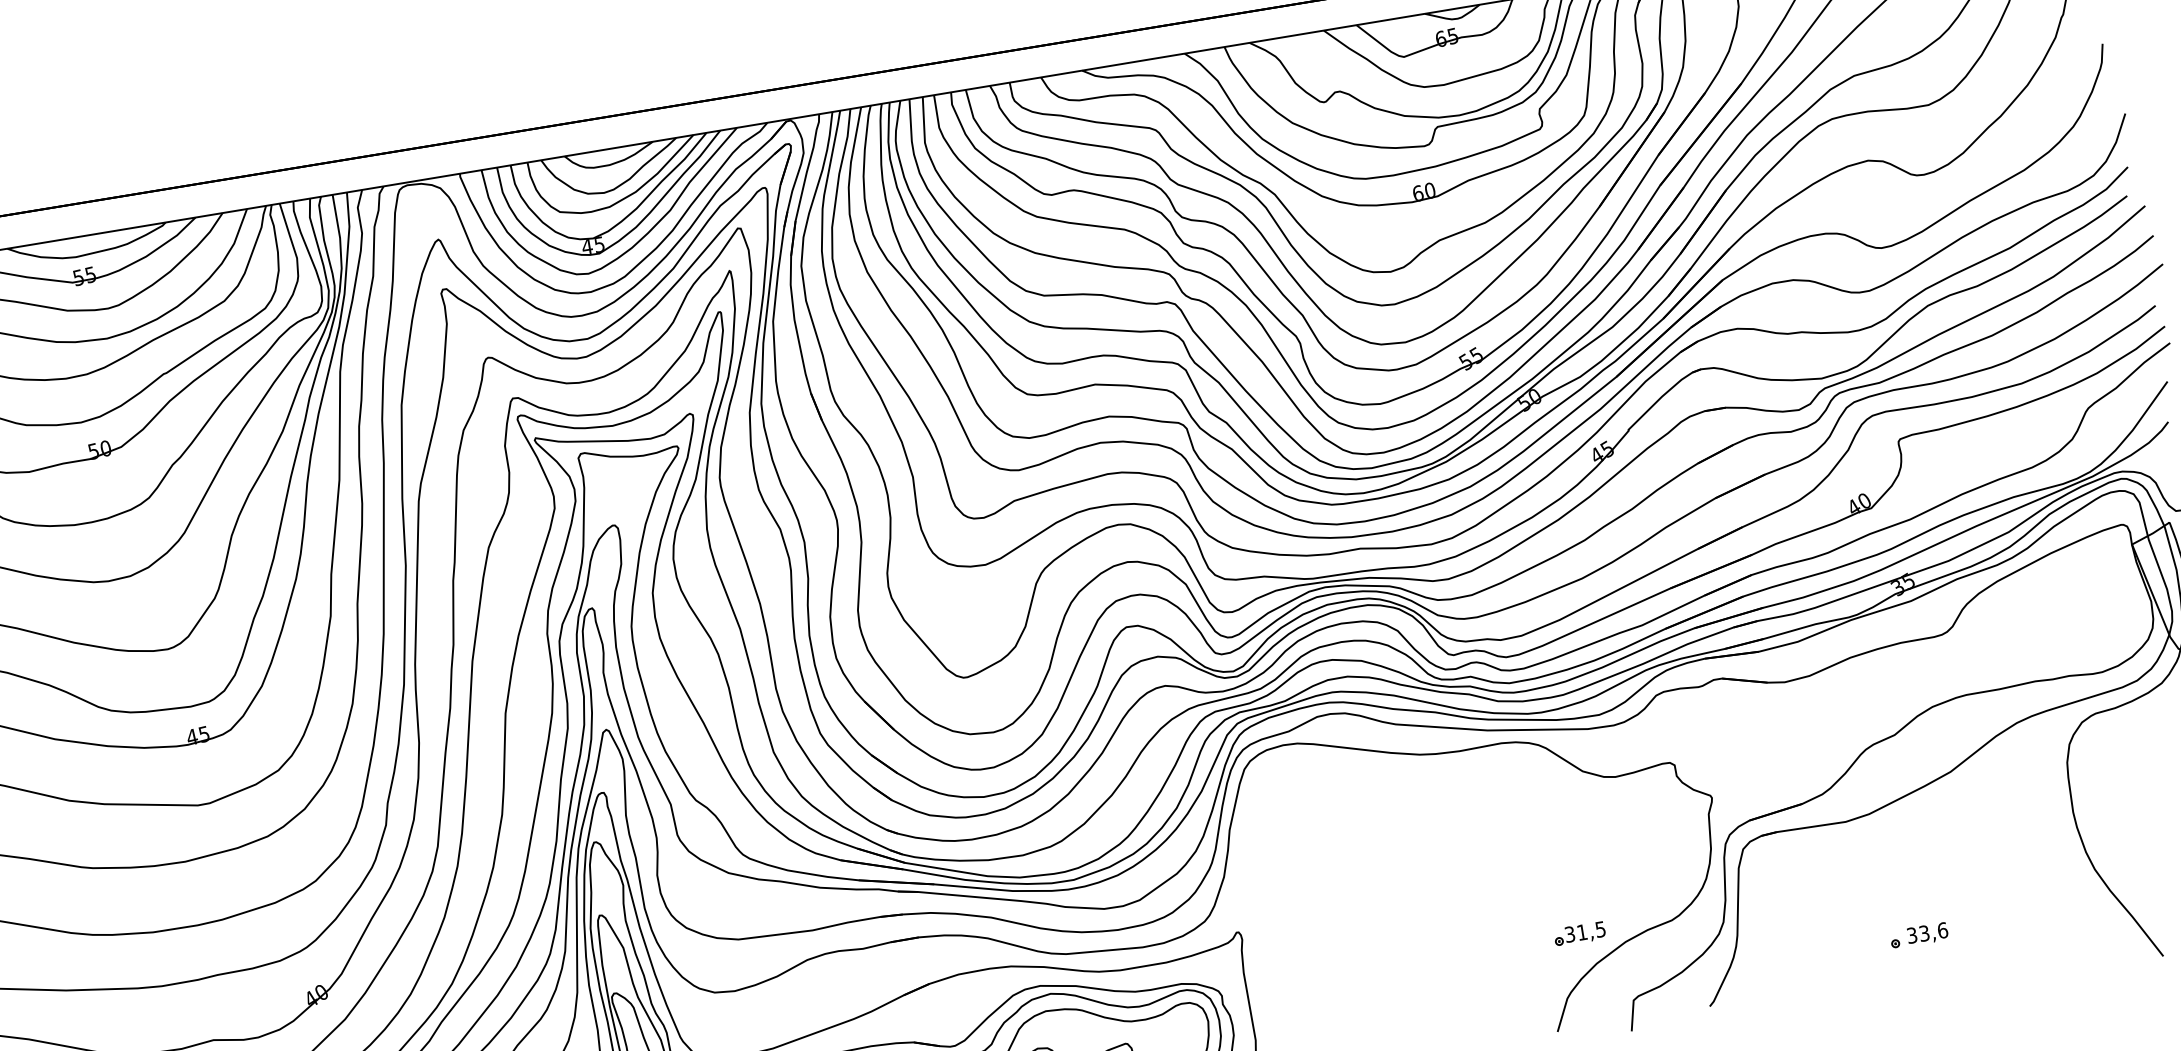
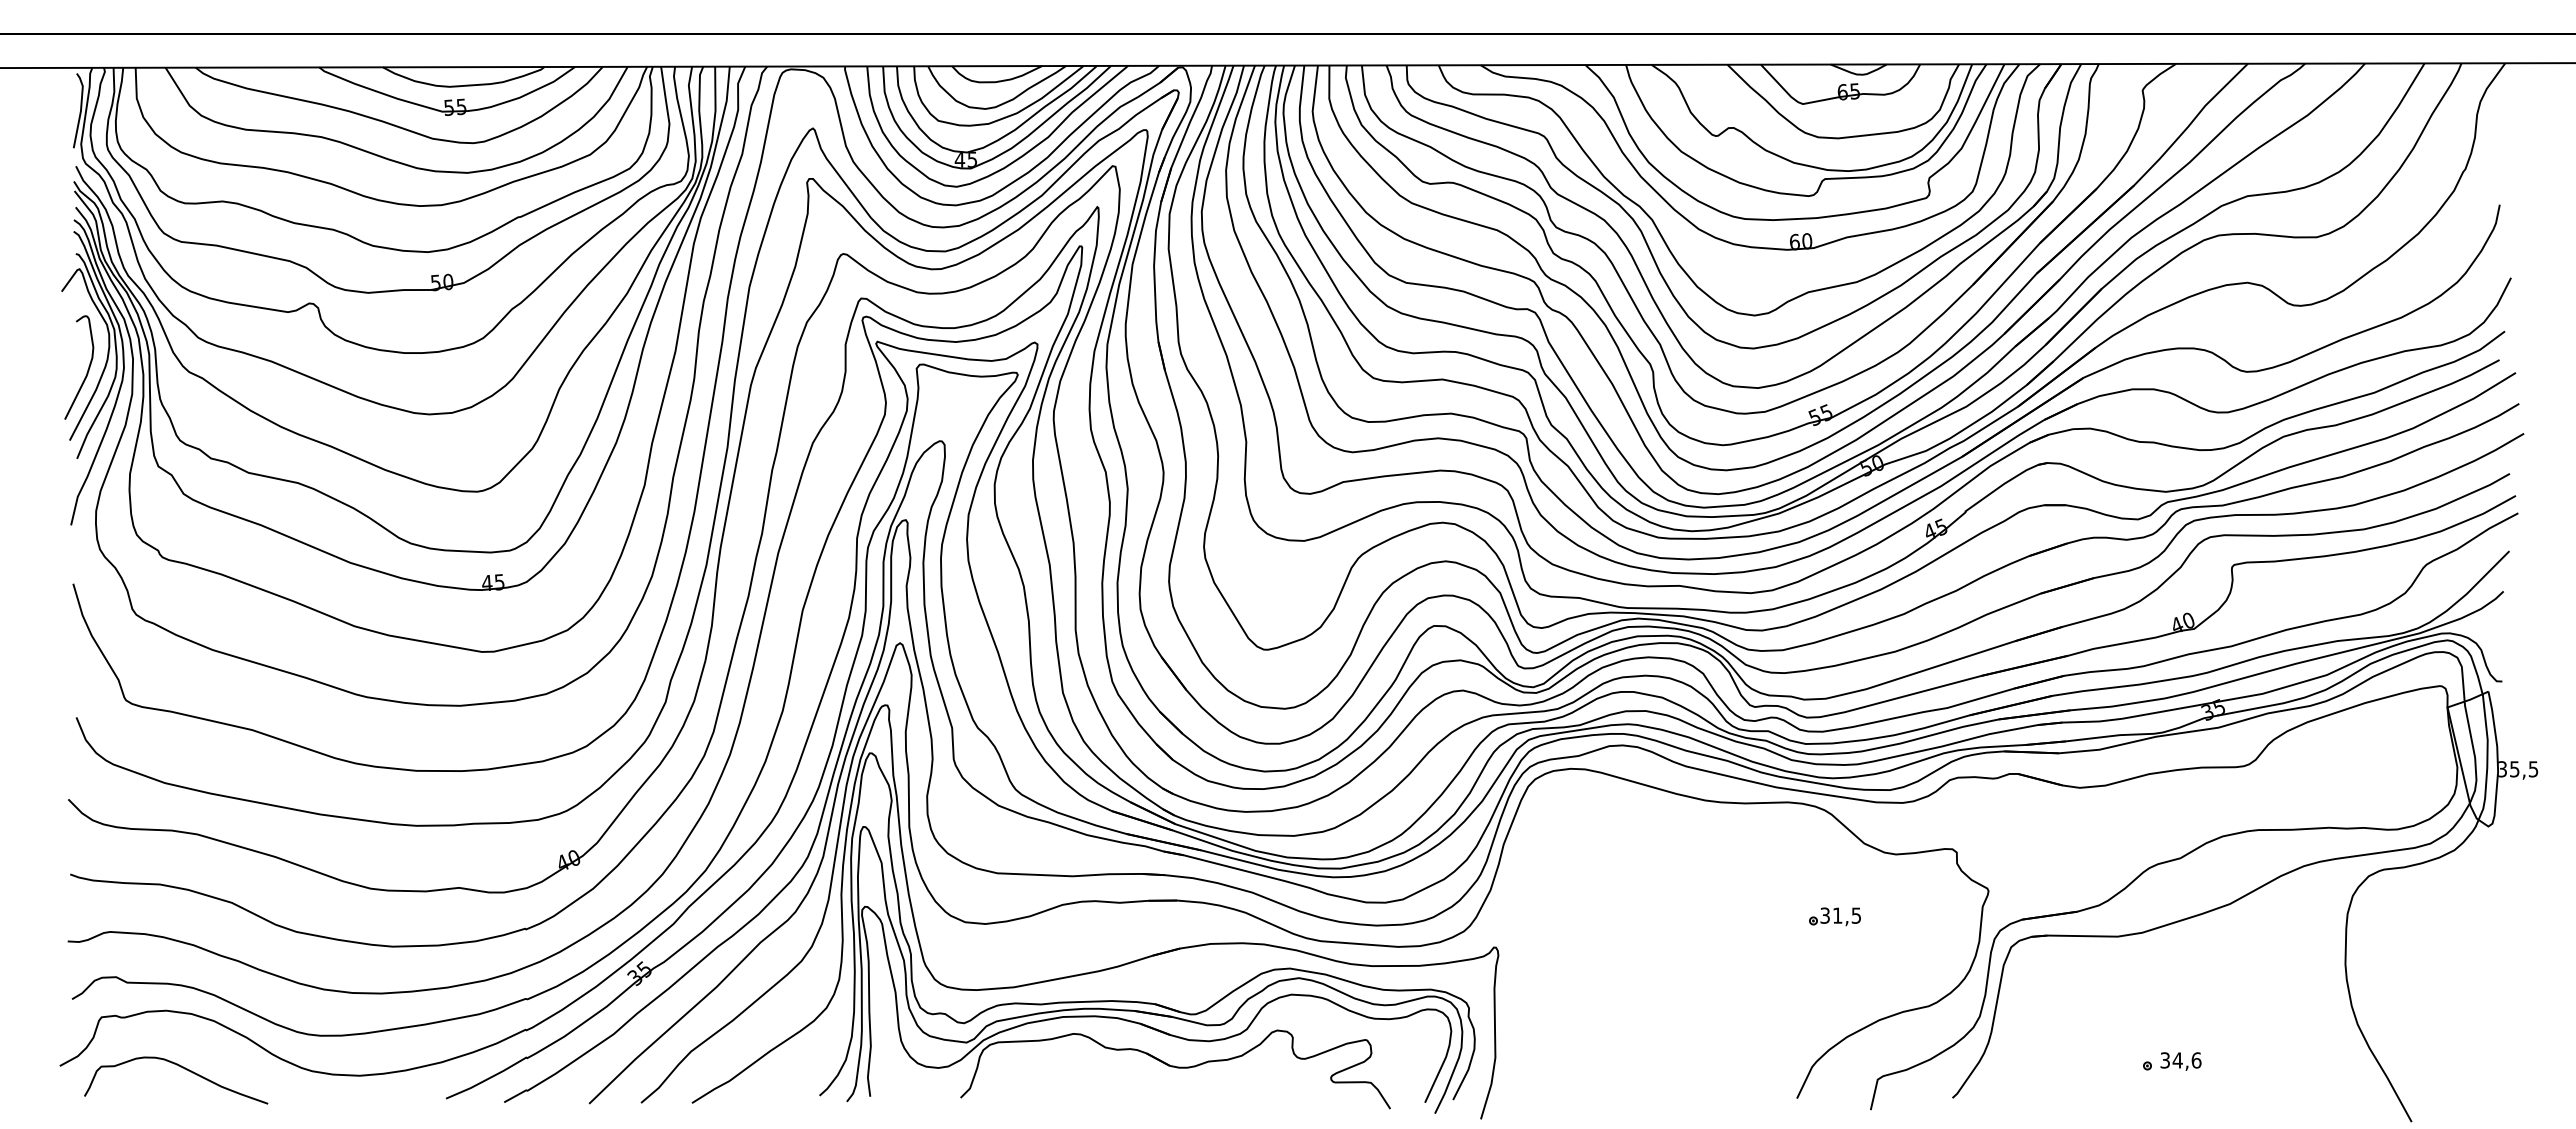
part: (1579, 933) -> (1834, 916), moved
text: (1924, 933) -> (2177, 1060), 33,6 -> 34,6

